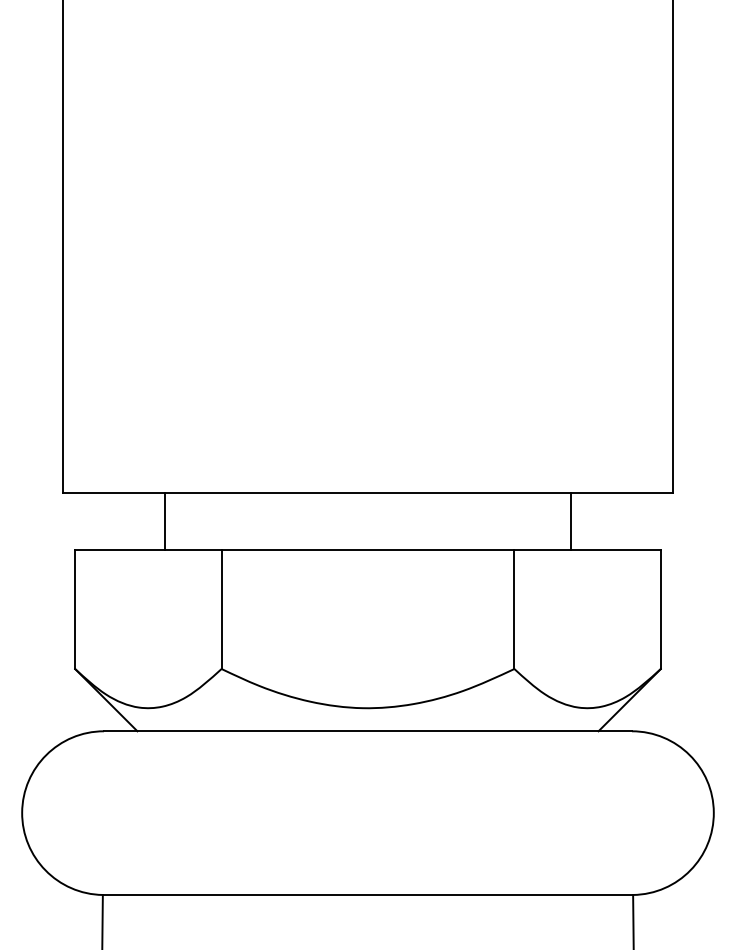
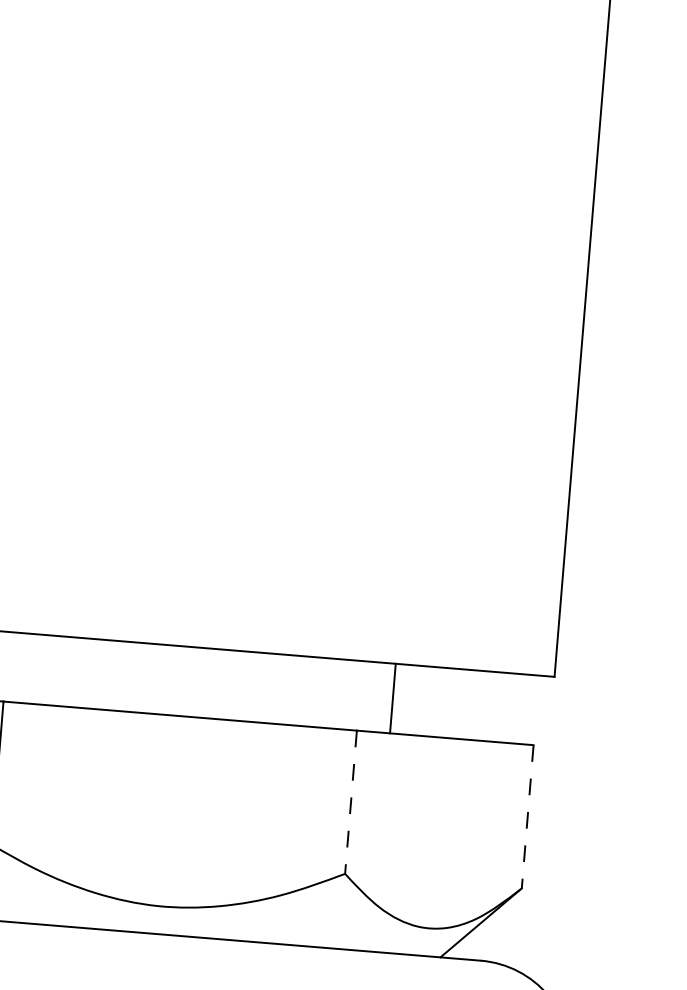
line: (570, 521) -> (392, 698), moved
line: (514, 610) -> (351, 803), solid -> dashed
line: (660, 610) -> (527, 817), solid -> dashed

